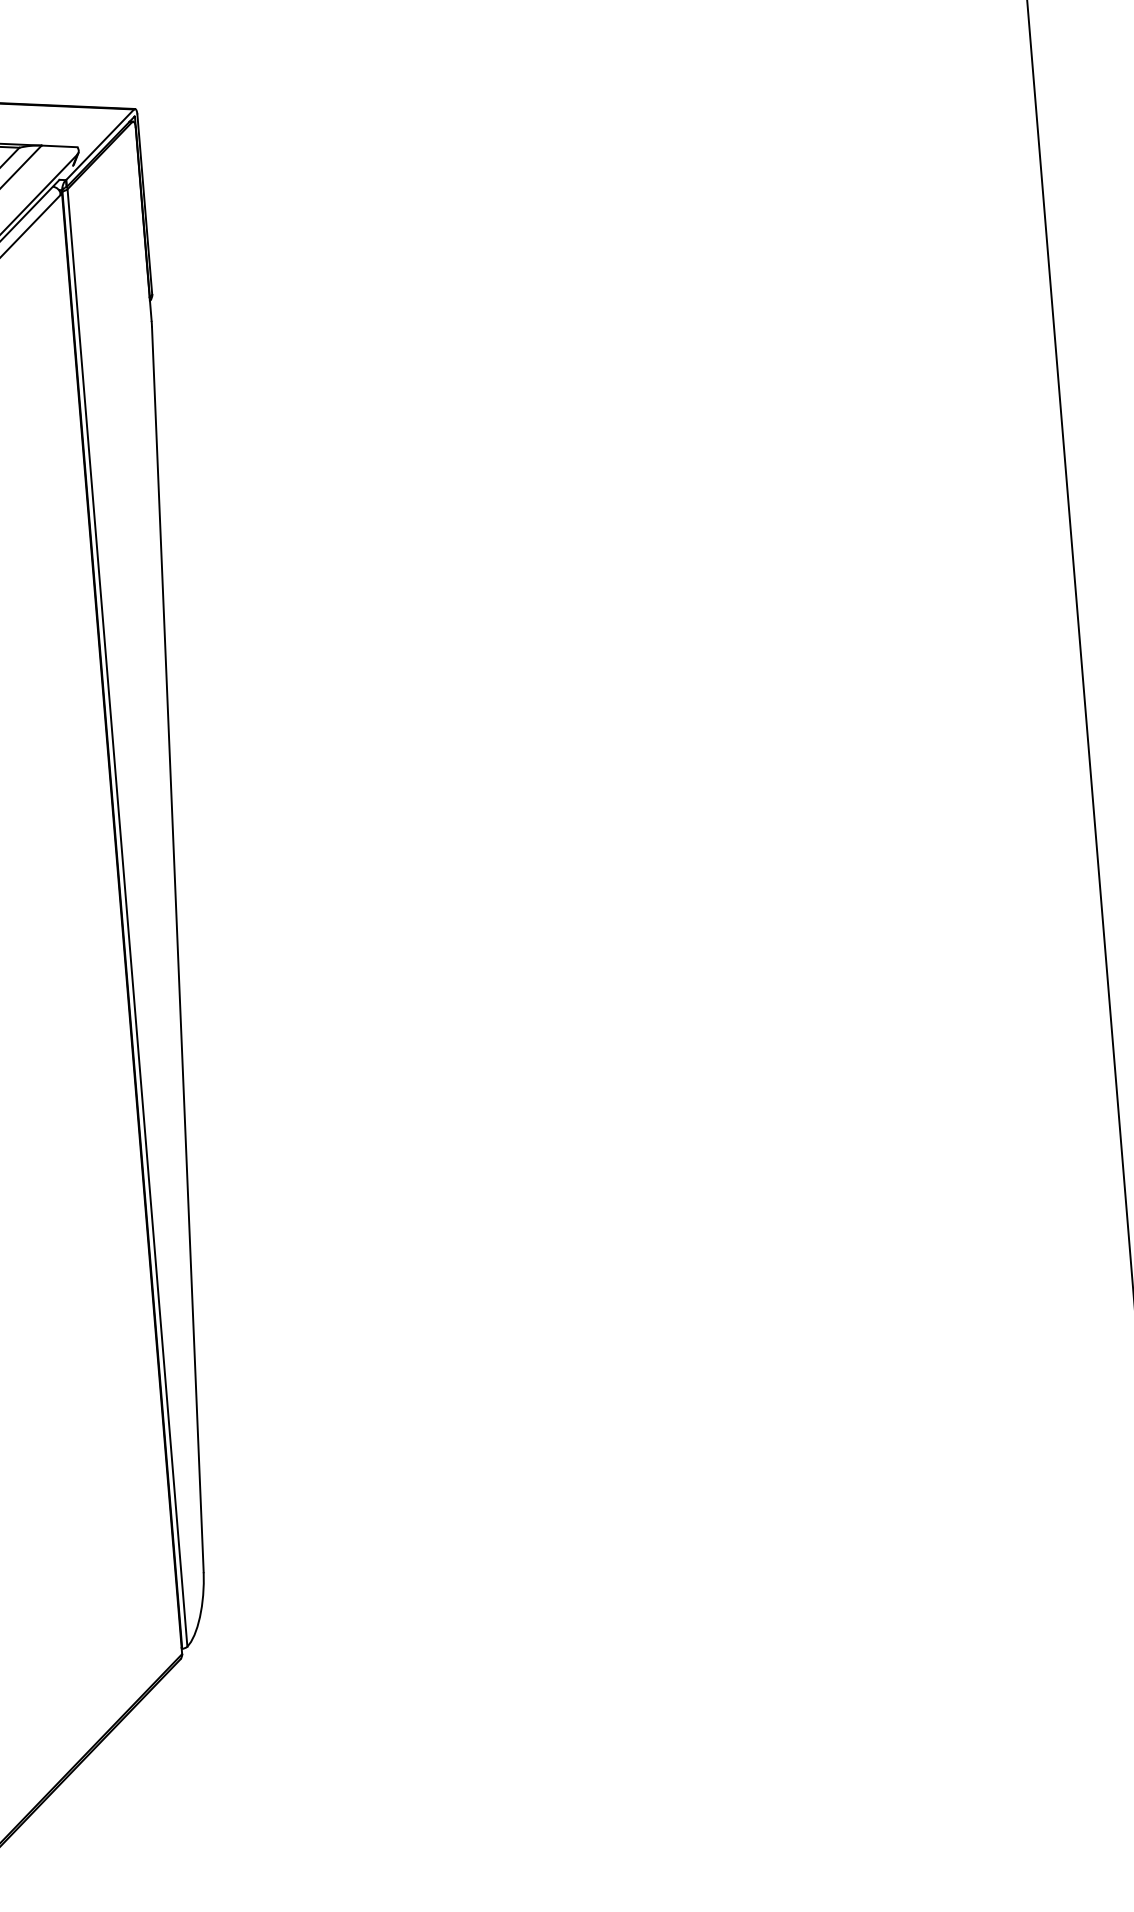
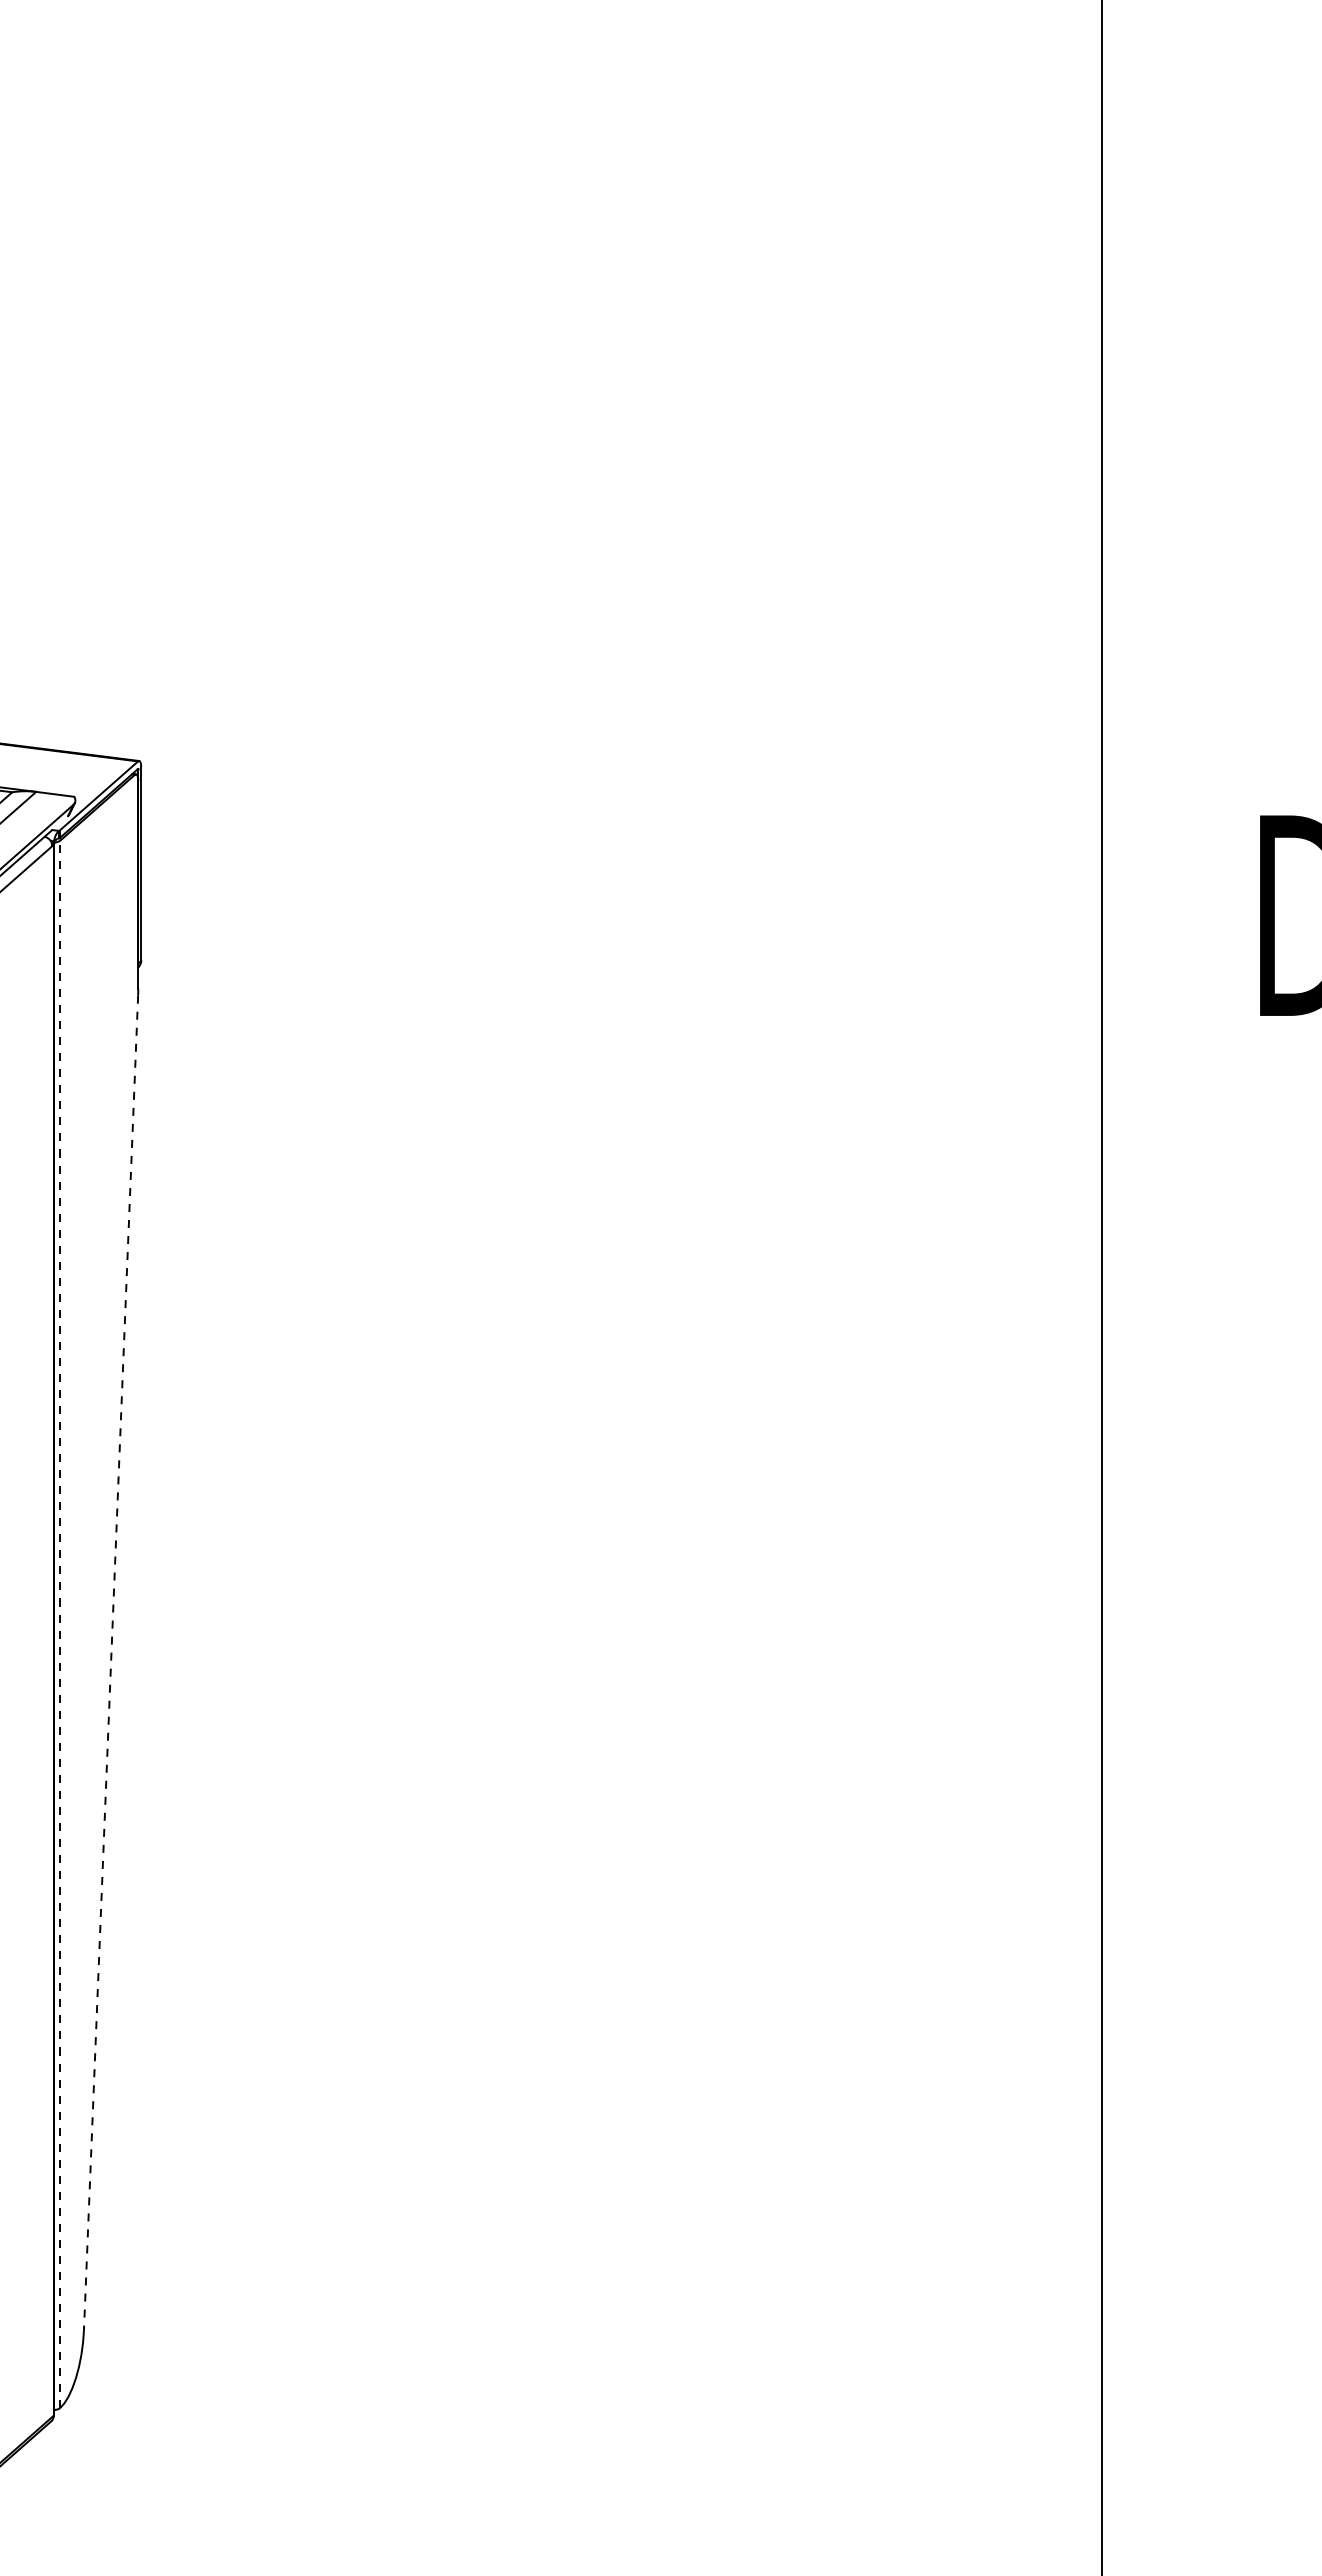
line: (127, 917) -> (60, 1624), solid -> dashed
line: (178, 949) -> (111, 1662), solid -> dashed

